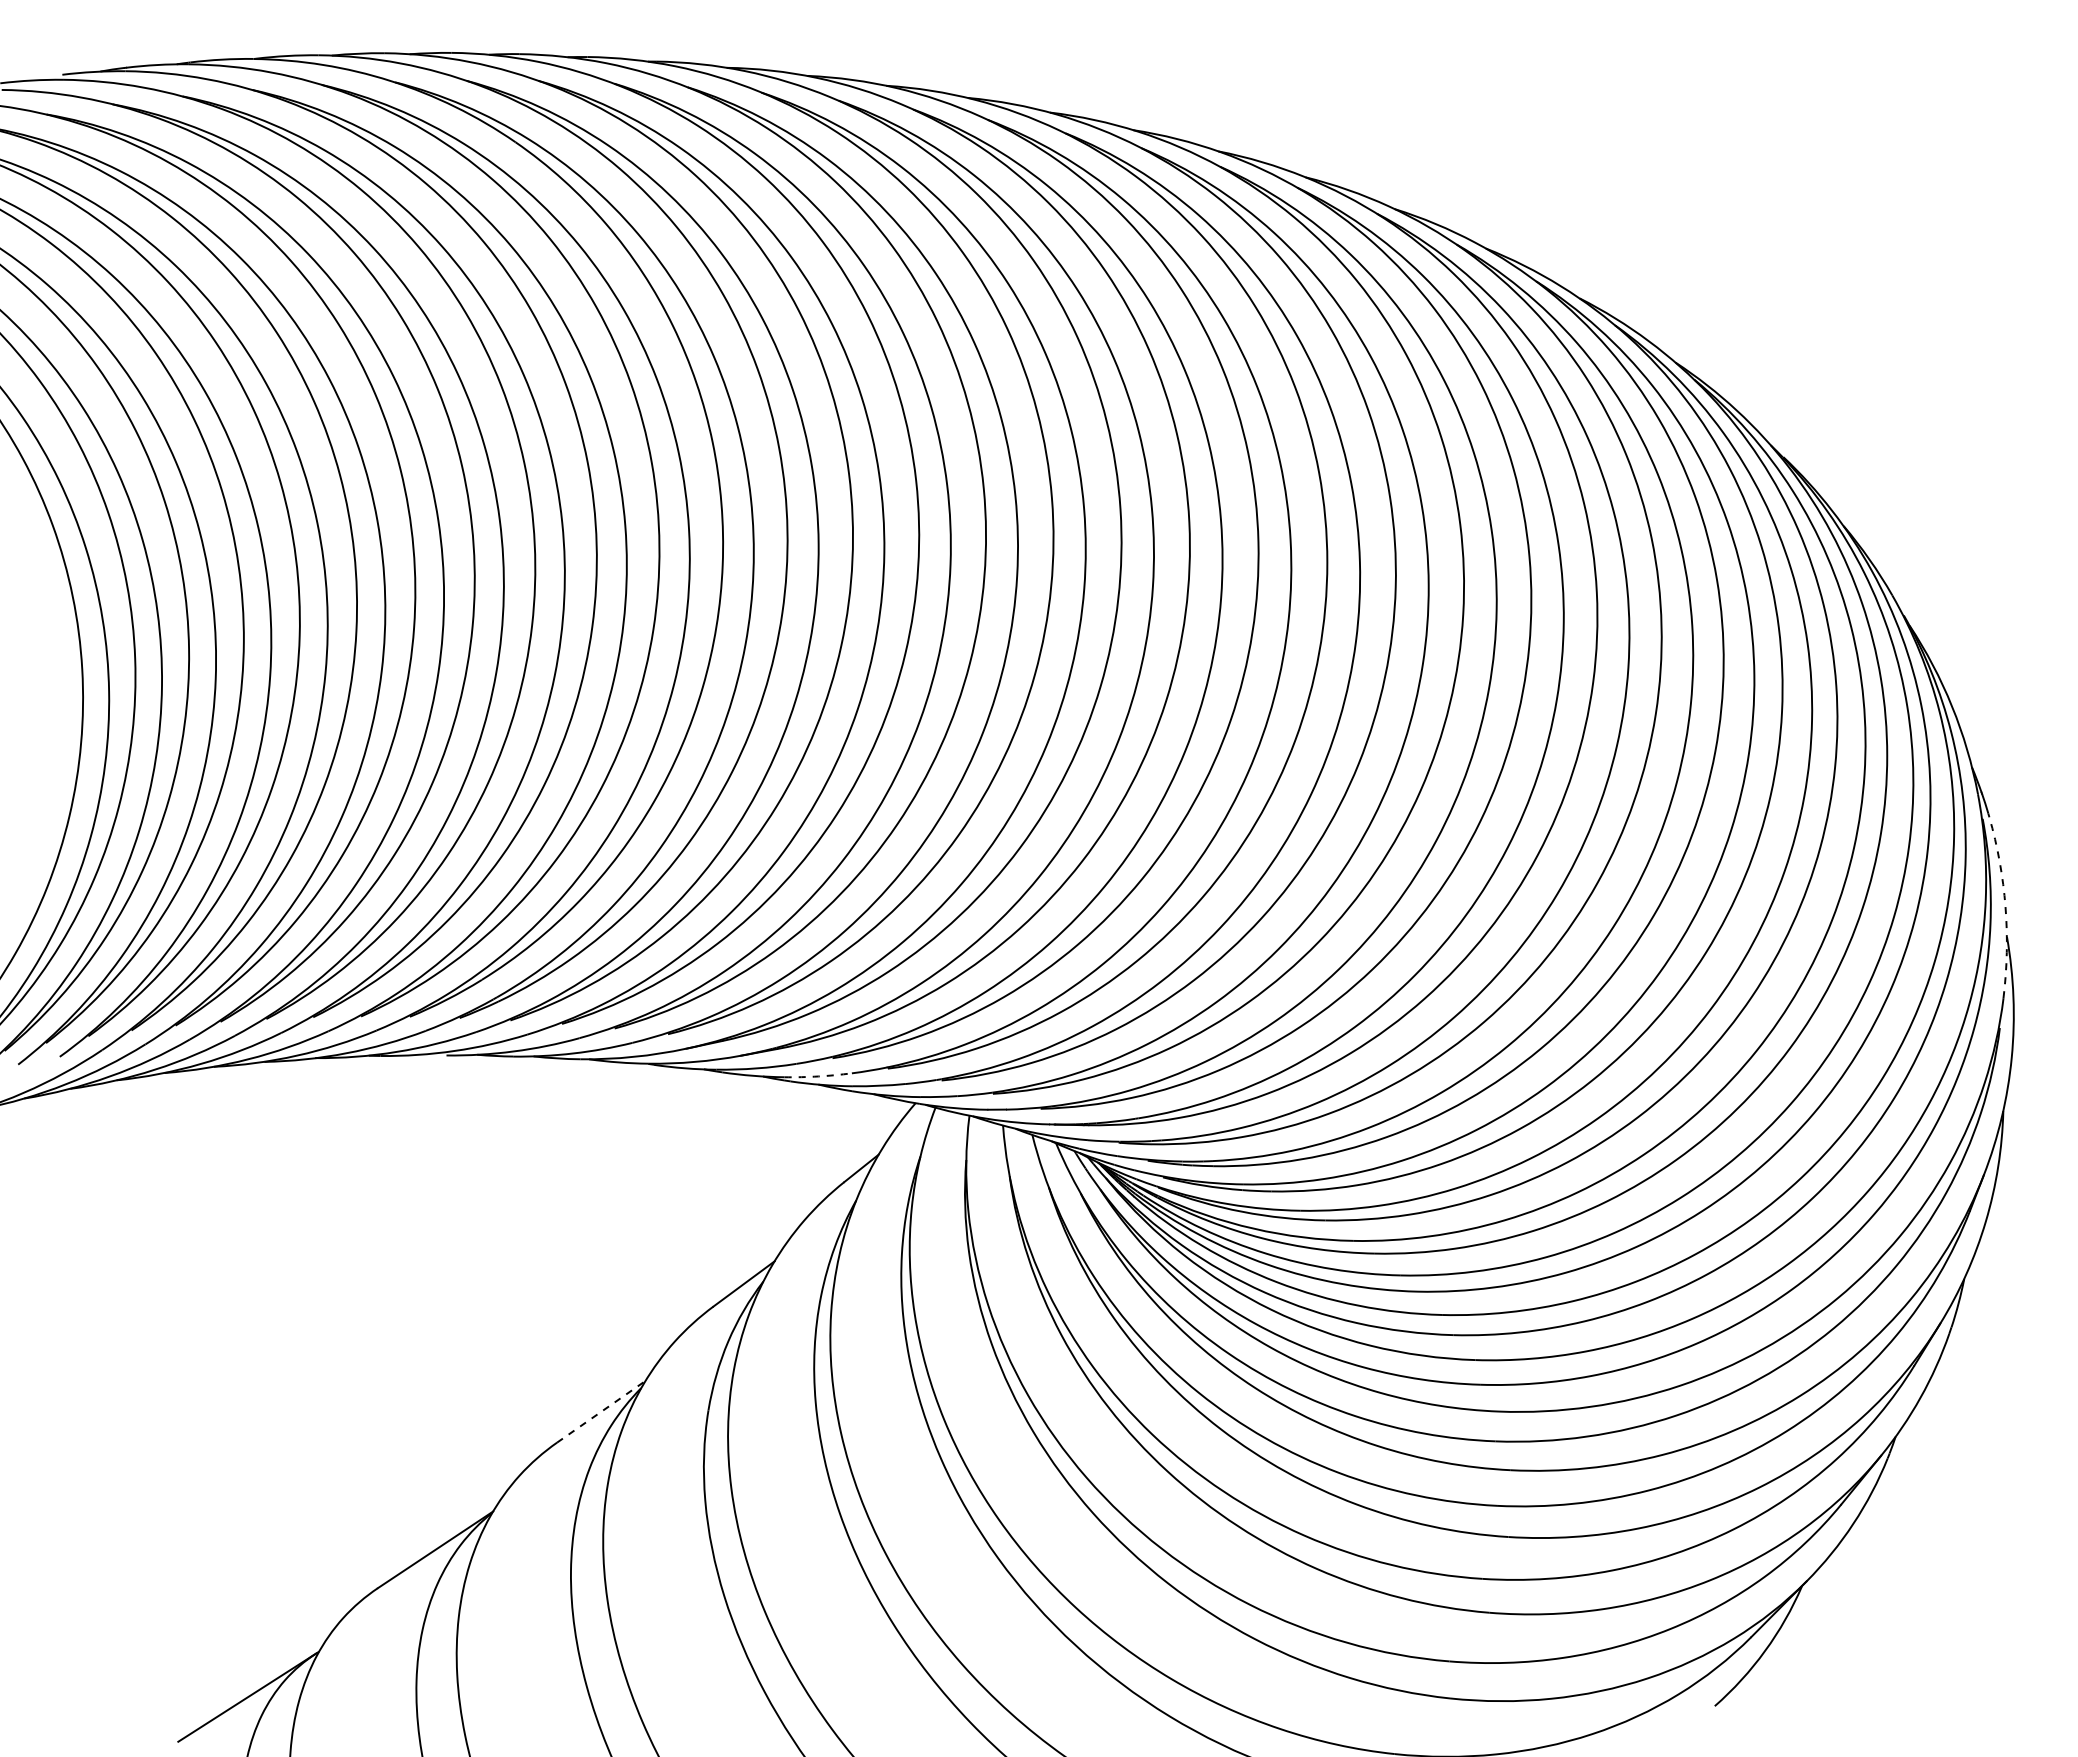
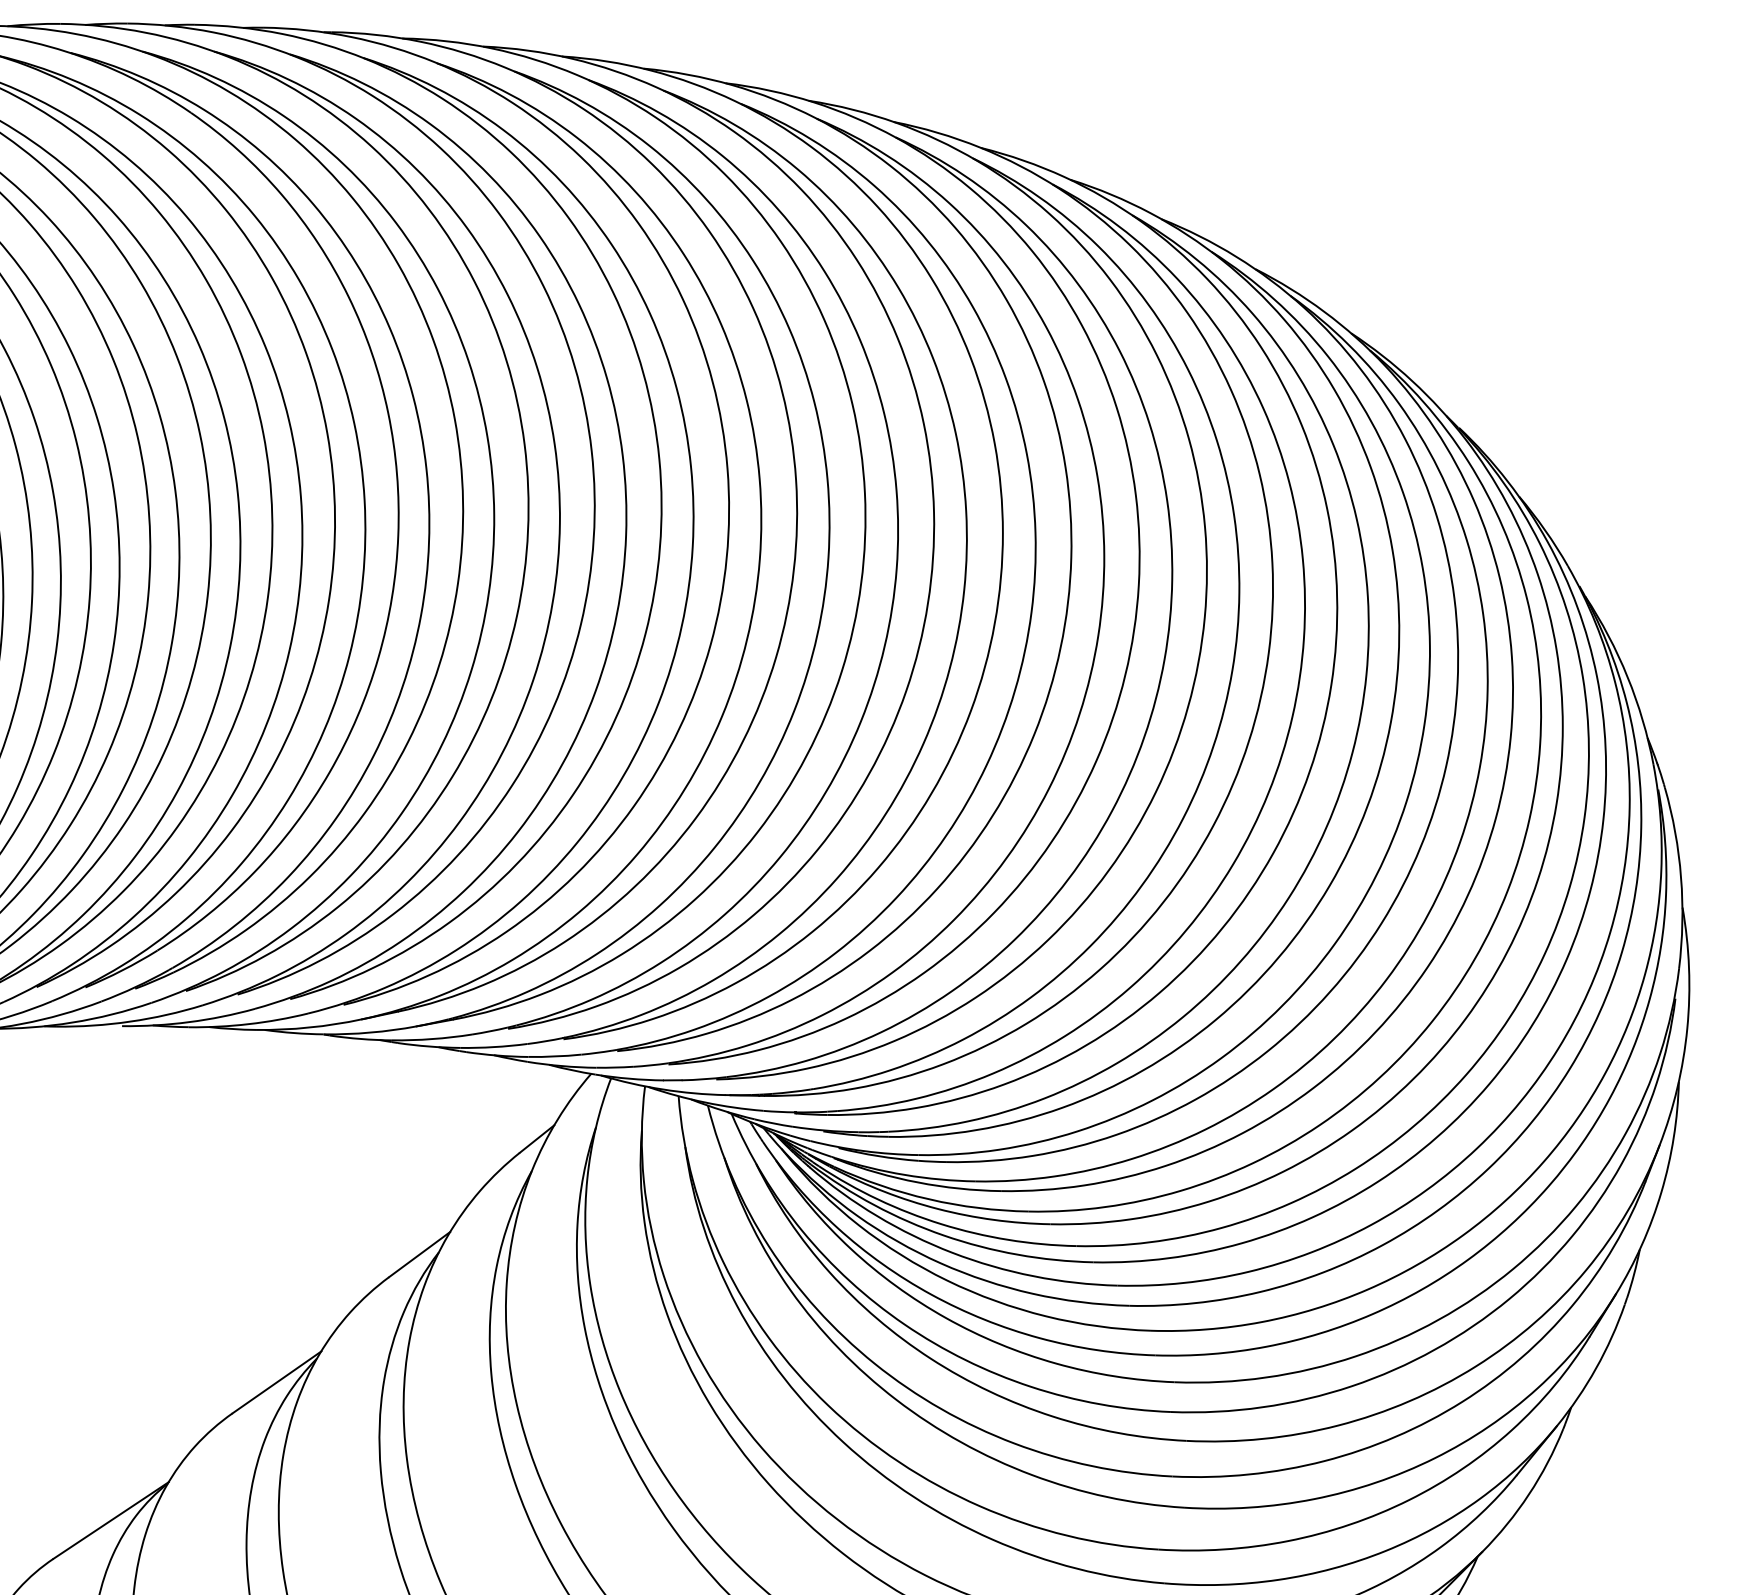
arc: (2005, 906) -> (1681, 877), dashed -> solid
arc: (818, 1076) -> (494, 1047), dashed -> solid
line: (601, 1411) -> (277, 1382), dashed -> solid

